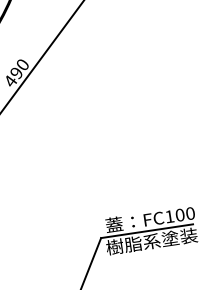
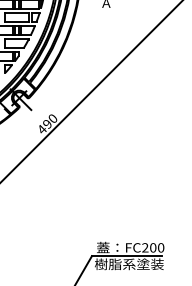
text: (169, 216) -> (145, 247), FC100 -> FC200

